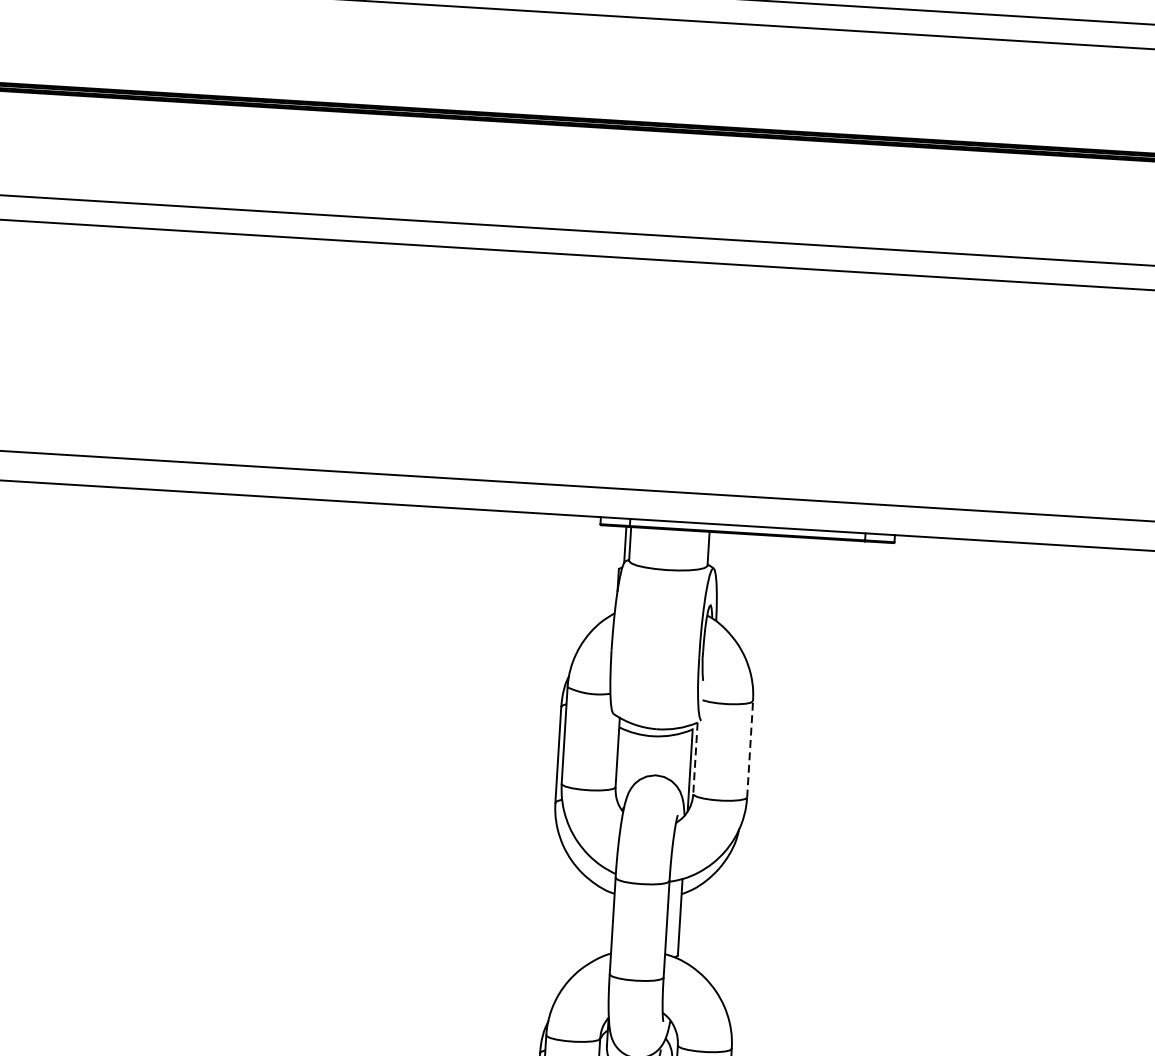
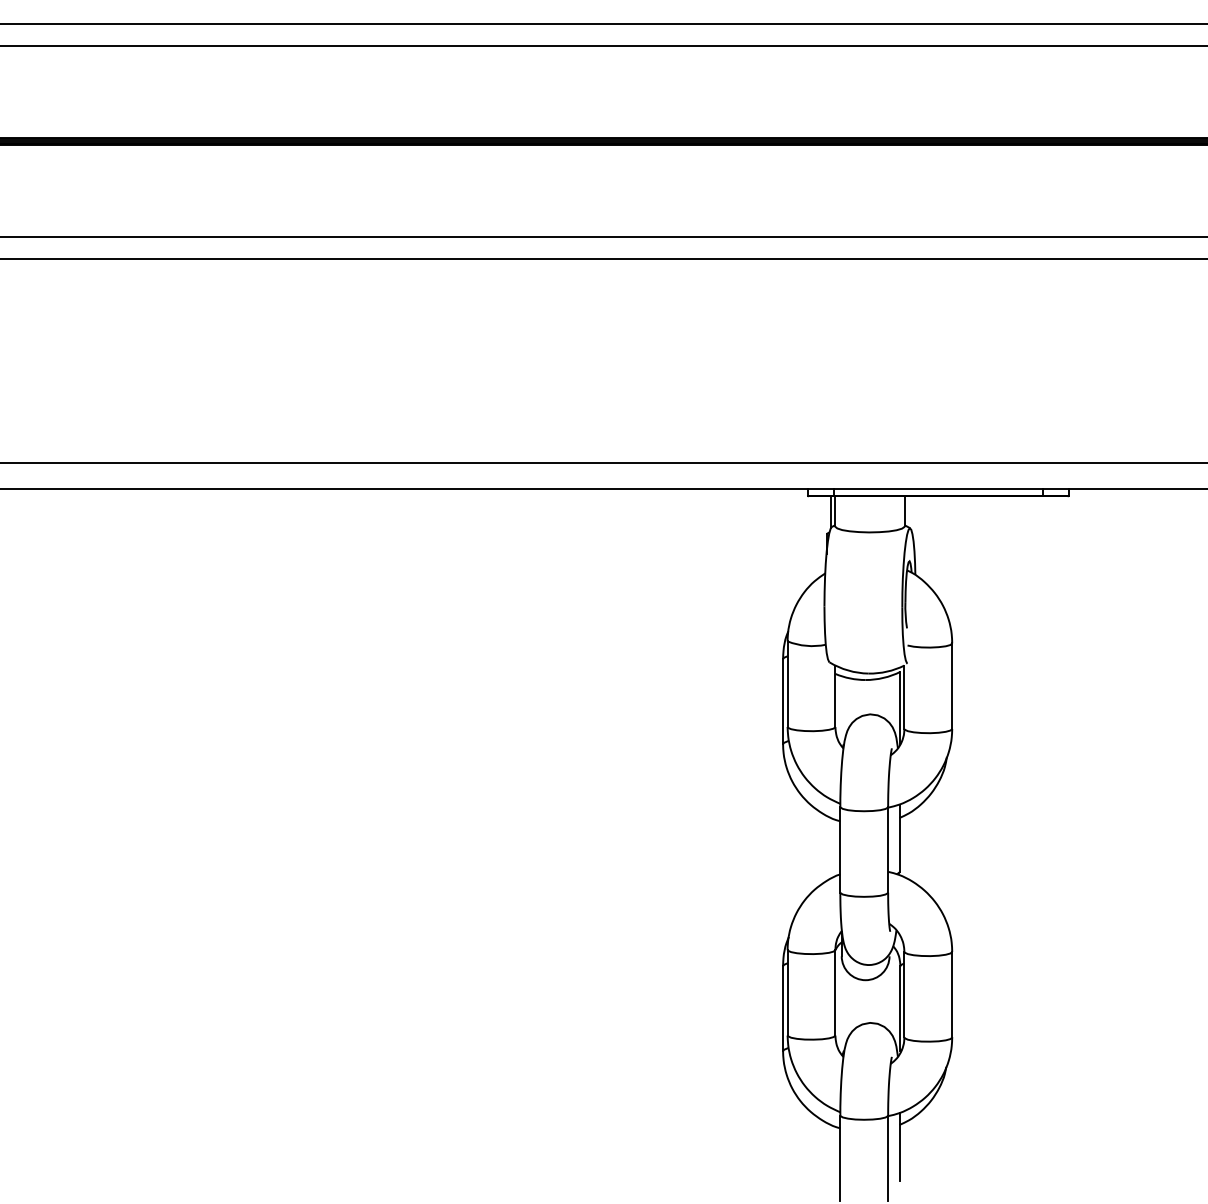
line: (750, 749) -> (952, 686), dashed -> solid
line: (695, 758) -> (904, 697), dashed -> solid

